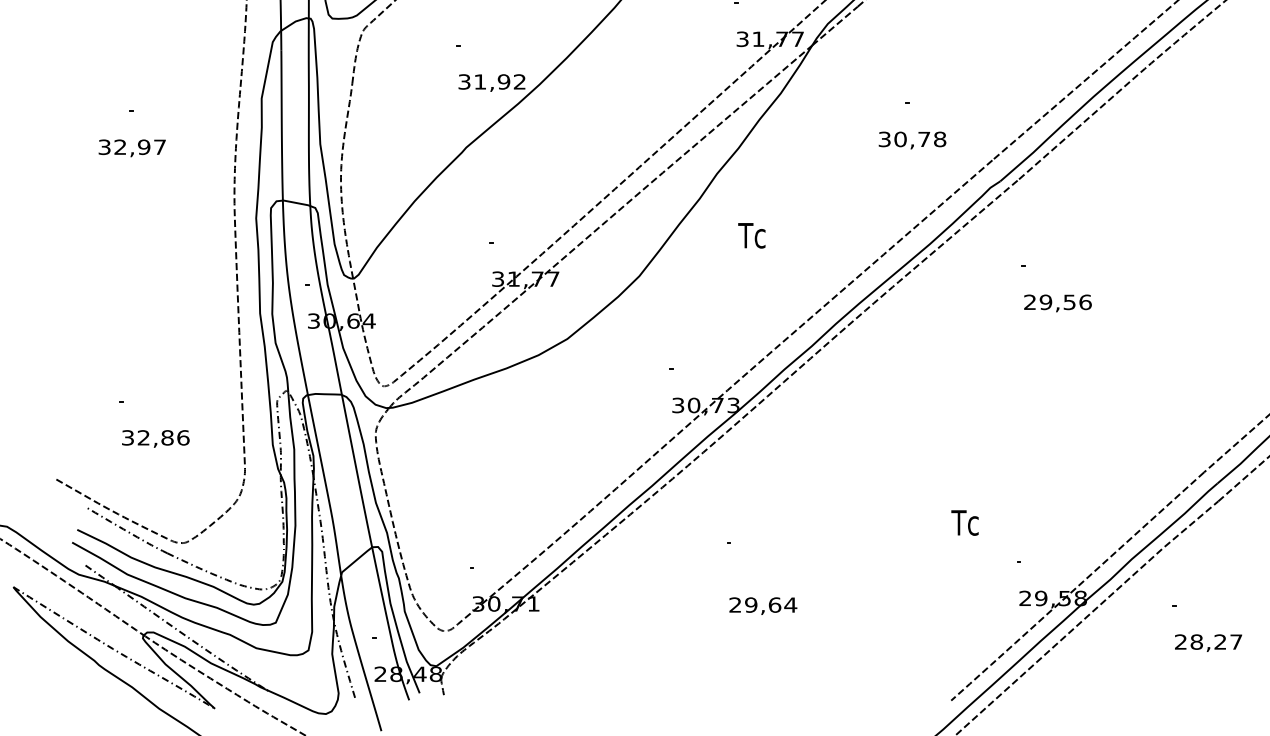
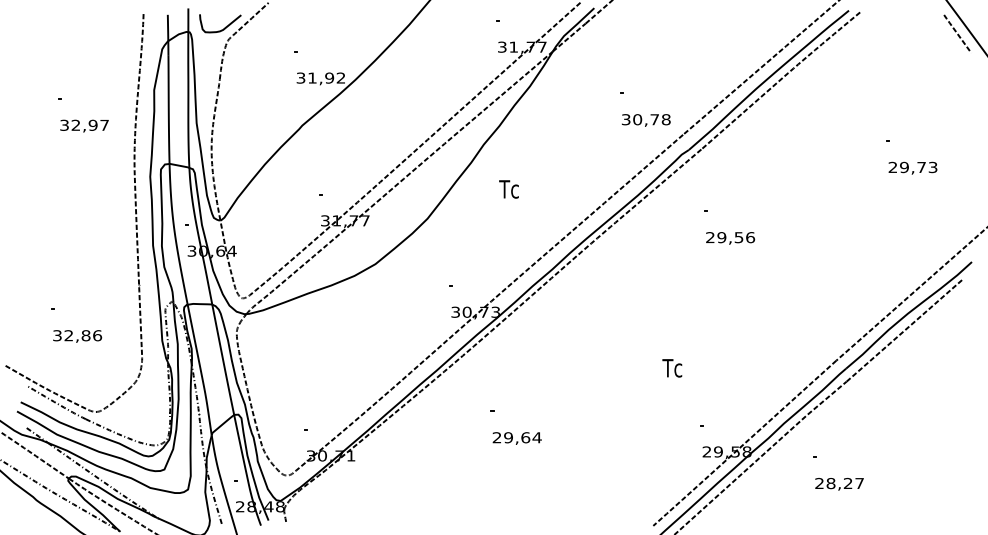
text: (912, 140) -> (646, 120), moved
text: (132, 147) -> (84, 125), moved
text: (965, 523) -> (672, 368), moved
text: (762, 606) -> (516, 438), moved

